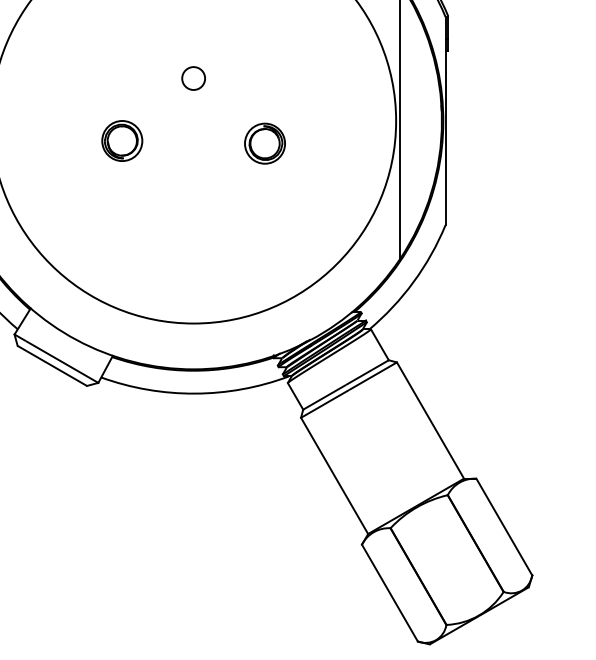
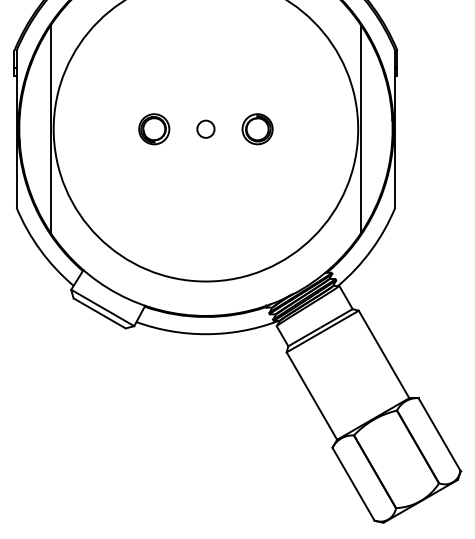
circle: (193, 77) -> (205, 128), moved
part: (122, 141) -> (154, 129), moved
part: (264, 144) -> (257, 129), moved

